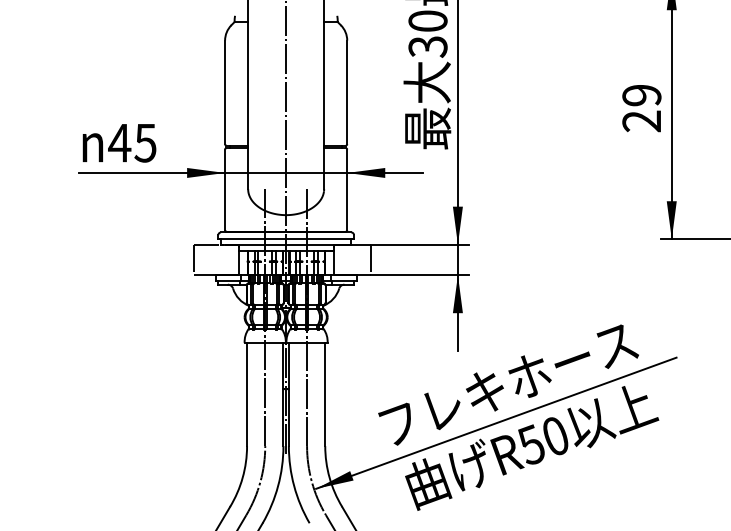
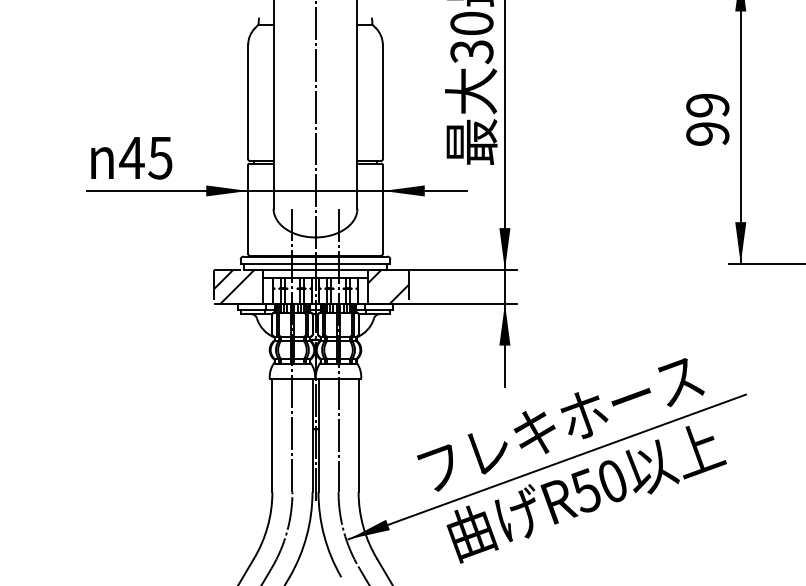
text: (641, 120) -> (707, 133), 29 -> 99
hatch: (216, 259) -> (238, 286), added
hatch: (352, 259) -> (388, 286), added

